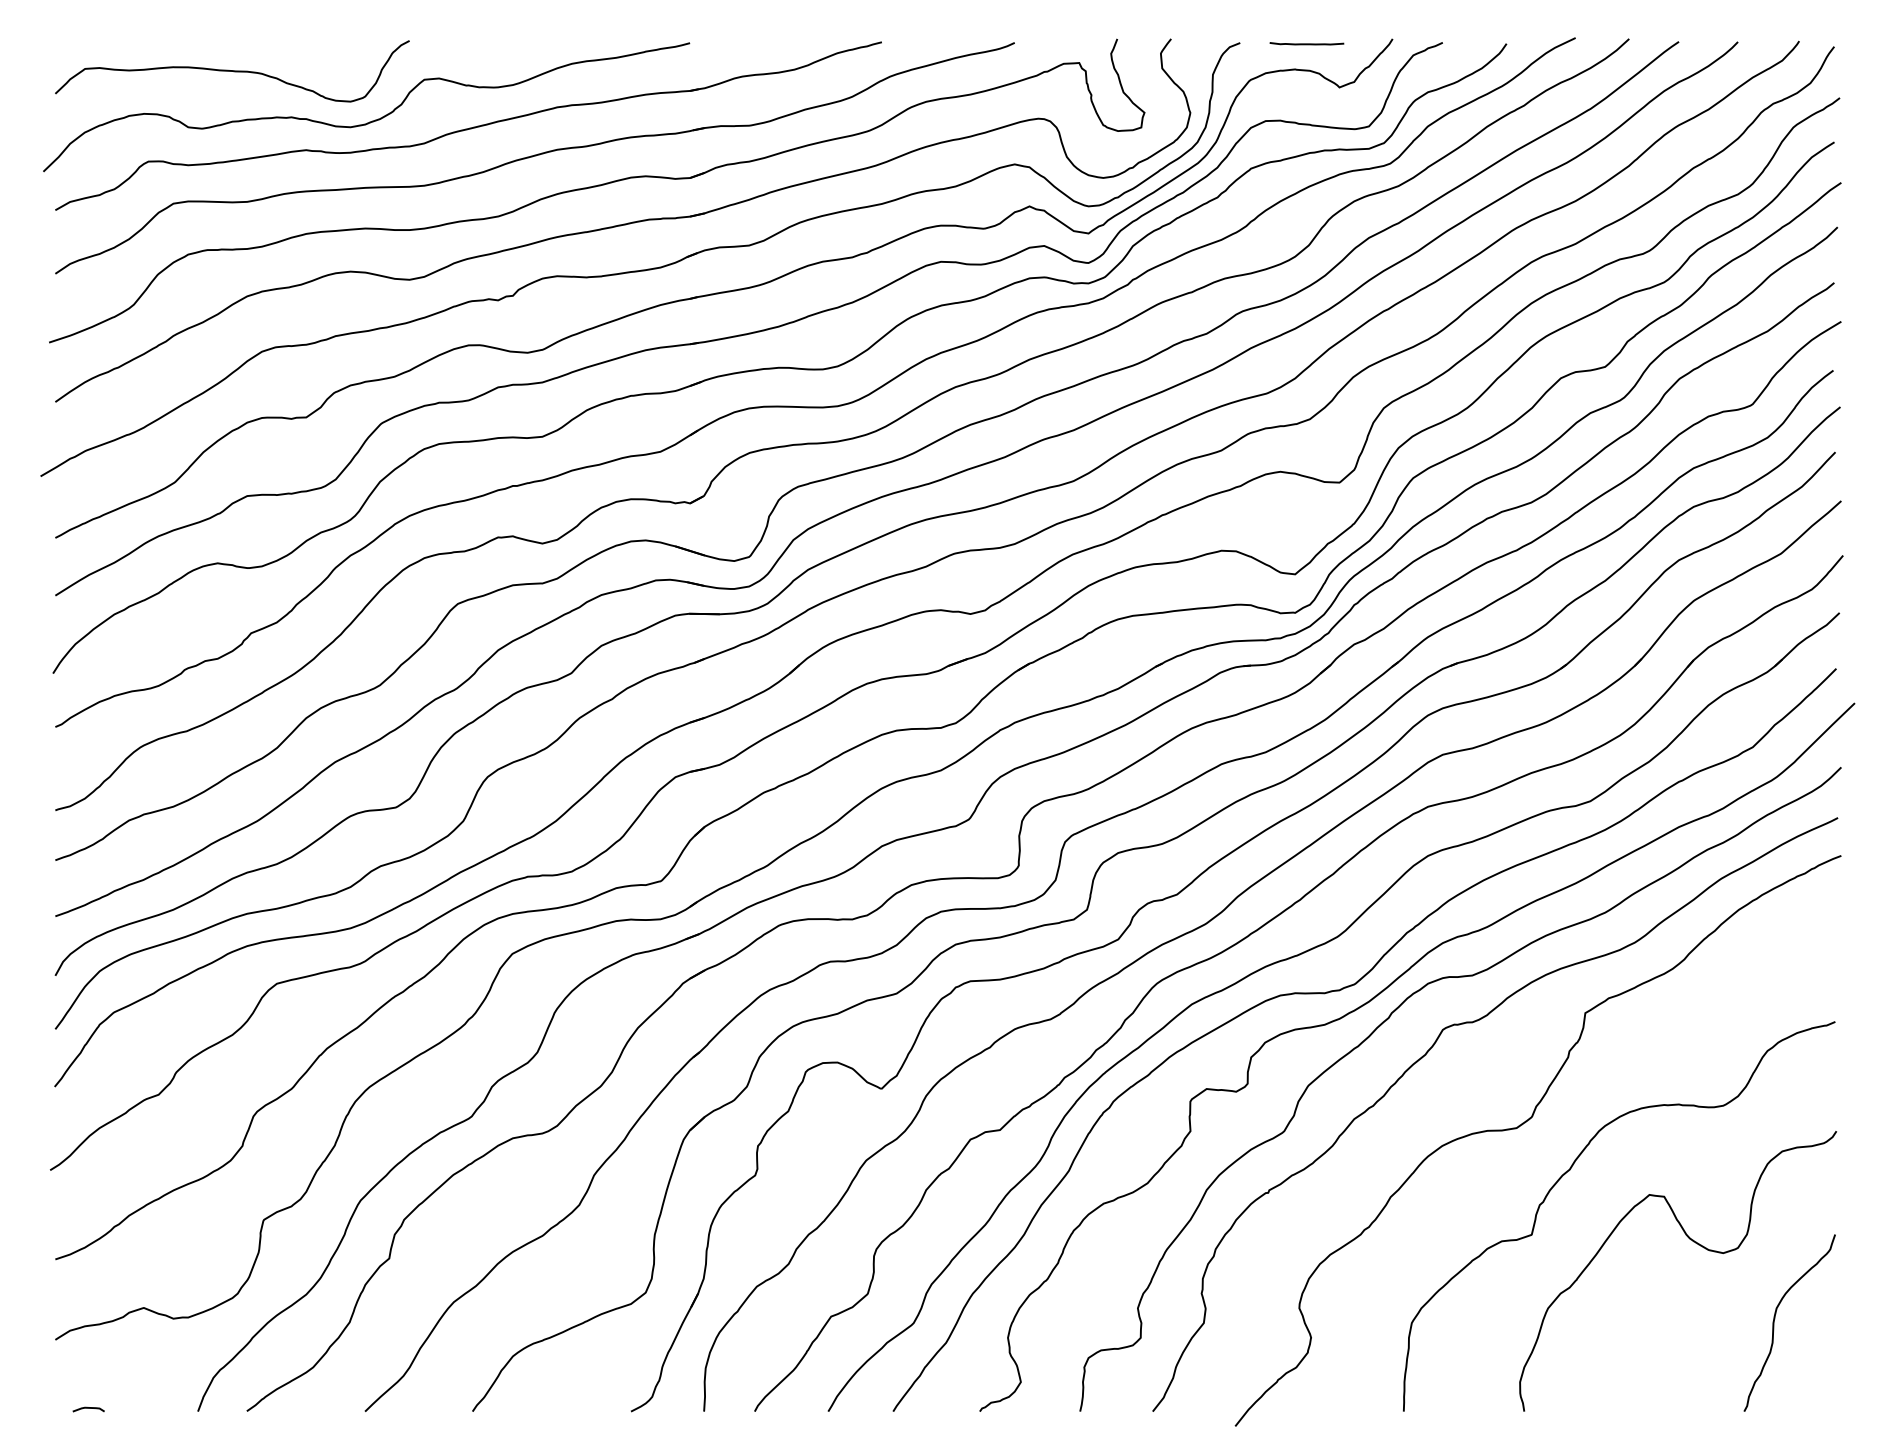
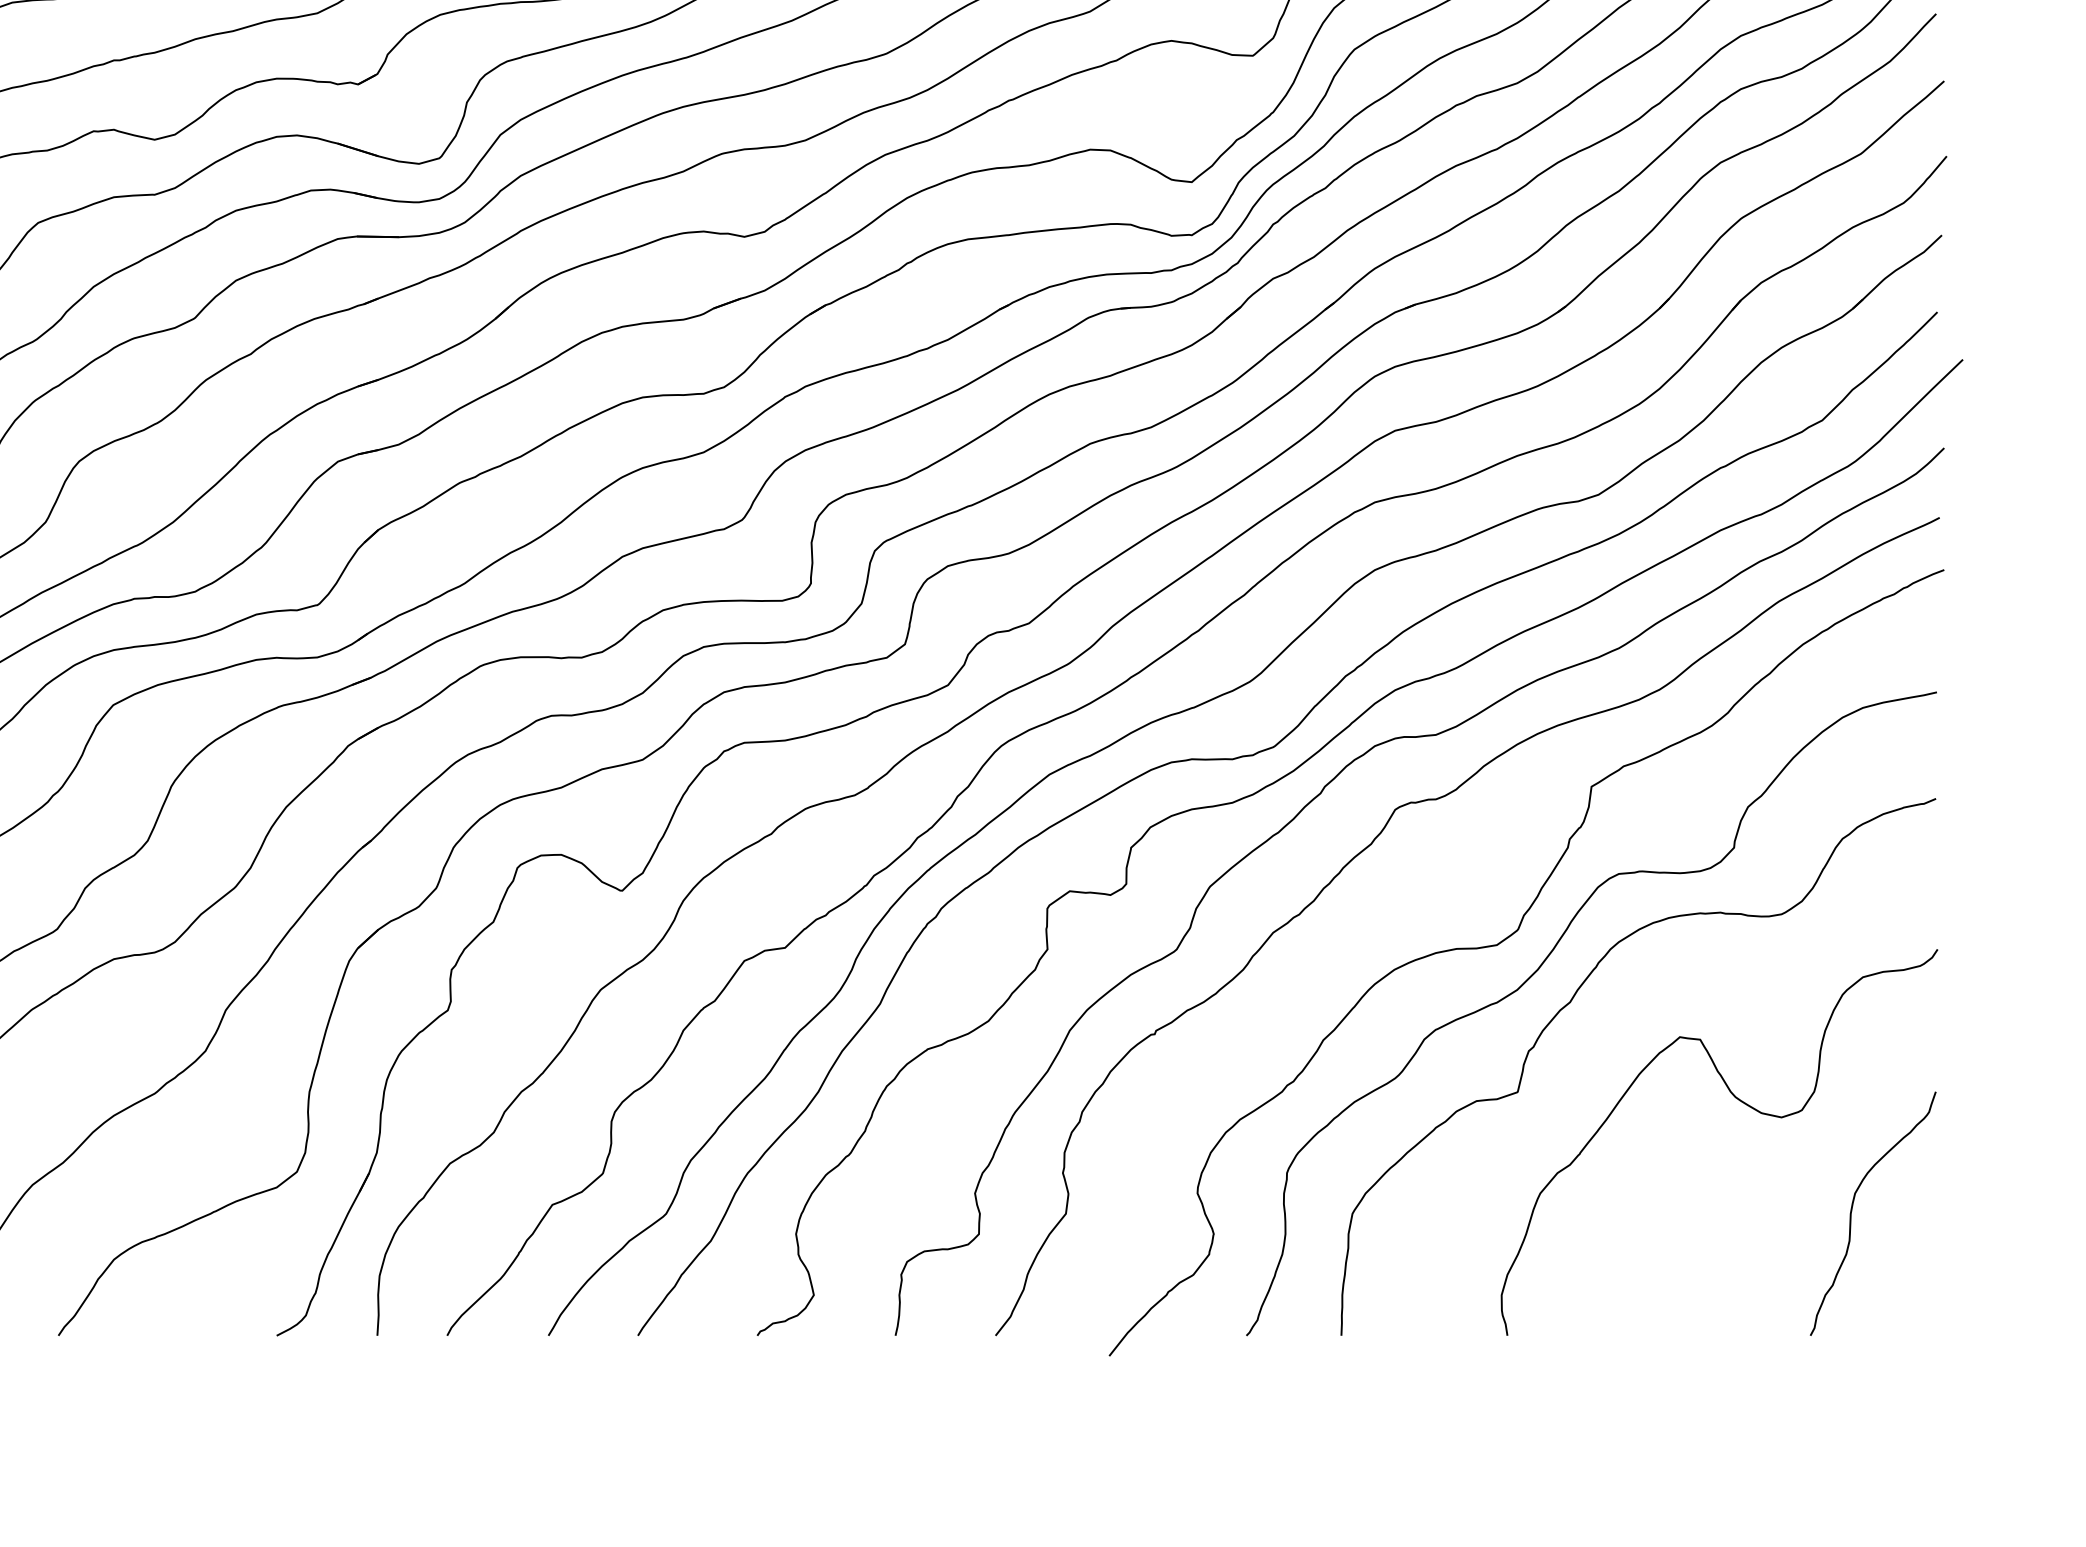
curve: (1547, 1146) -> (1539, 970), added

